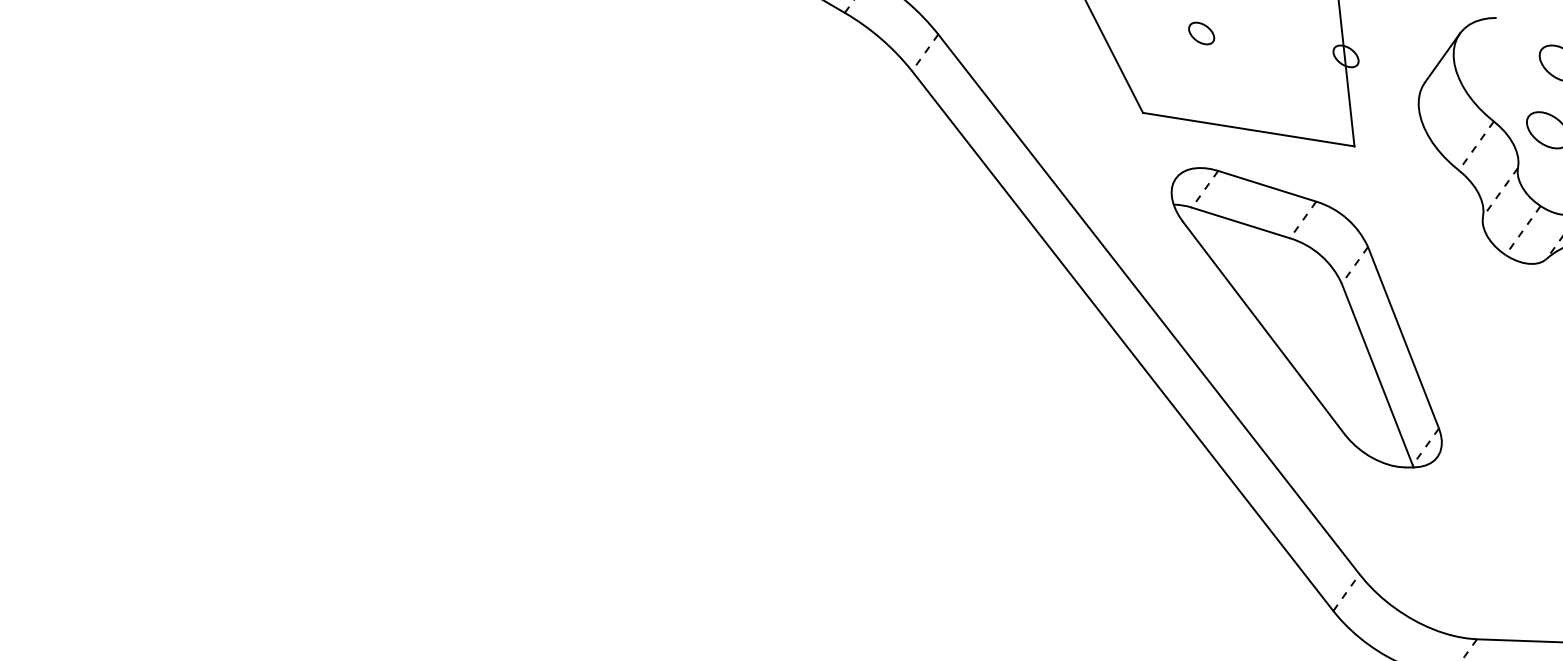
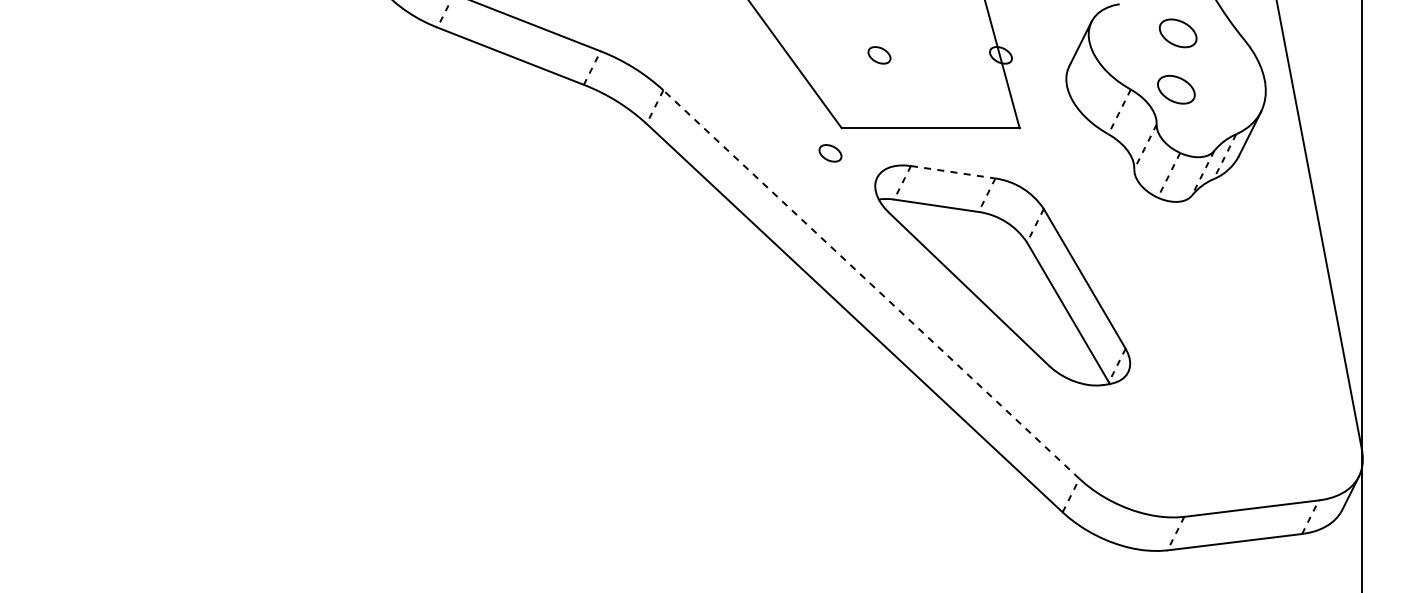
part: (1124, 140) -> (830, 153), added
line: (1267, 186) -> (953, 172), solid -> dashed
line: (1149, 304) -> (871, 284), solid -> dashed

